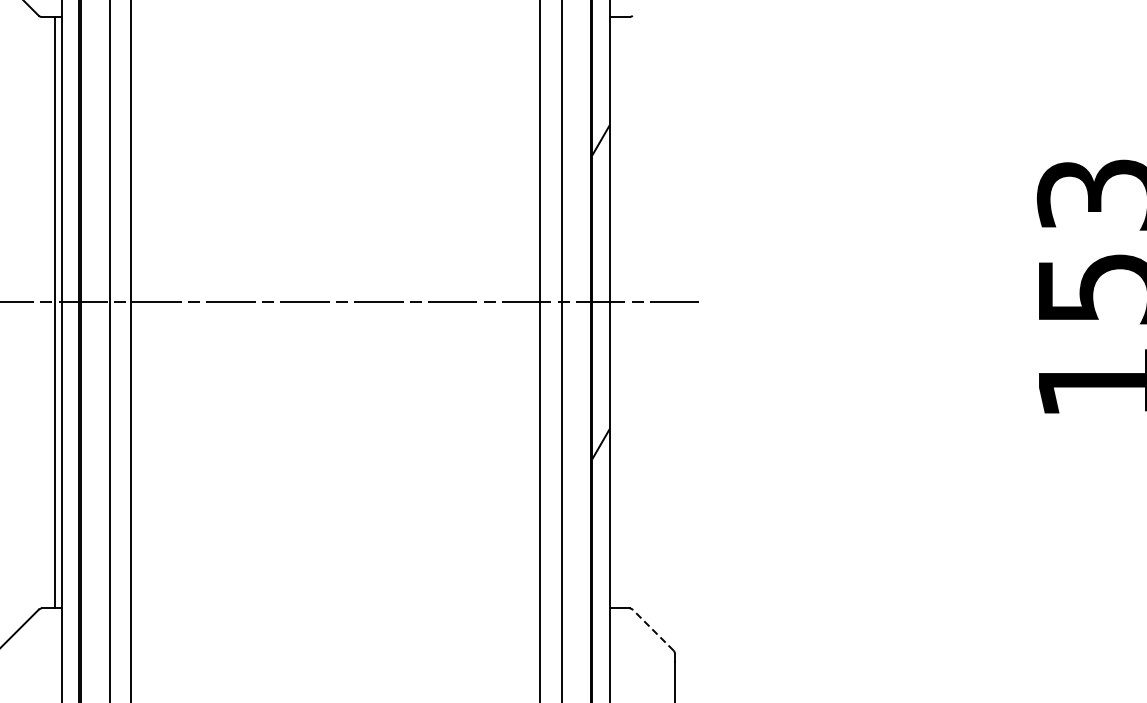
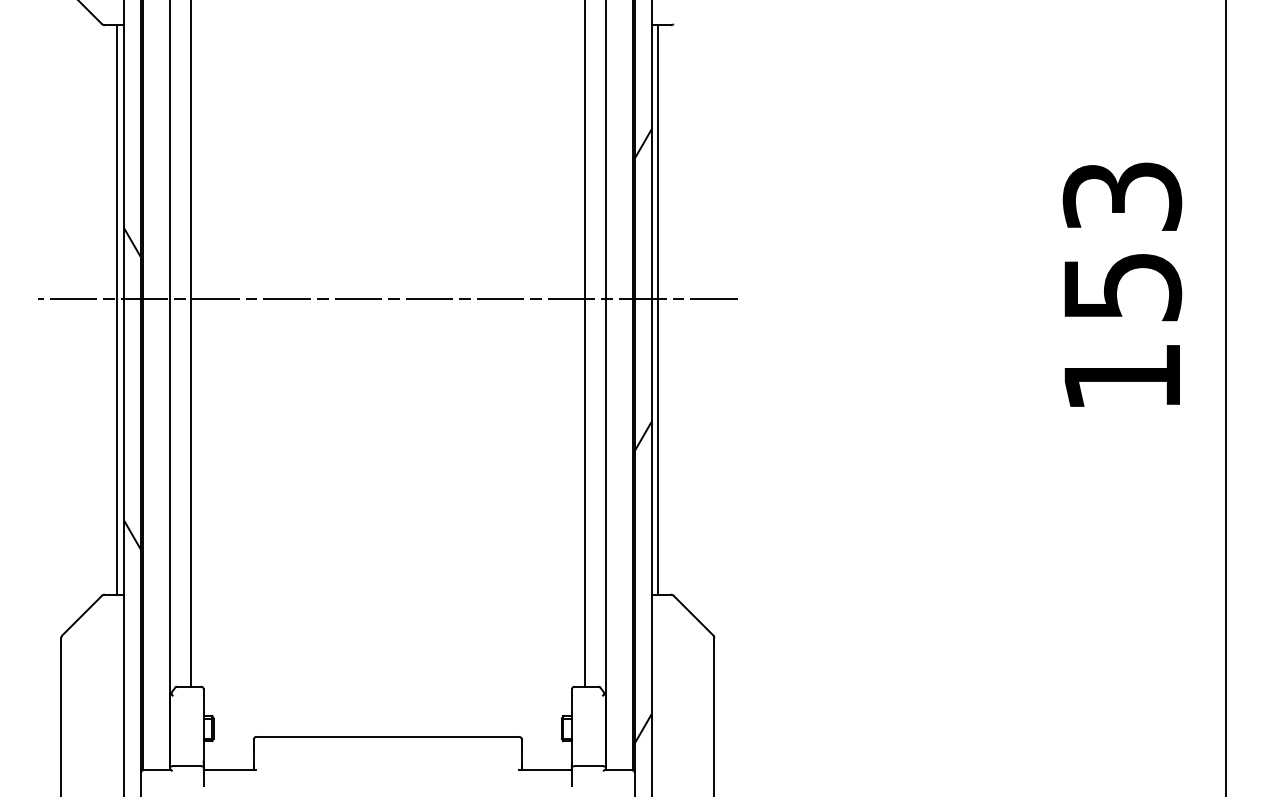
line: (616, 312) -> (658, 309), added
hatch: (70, 394) -> (132, 388), added
line: (653, 630) -> (693, 615), dashed -> solid

